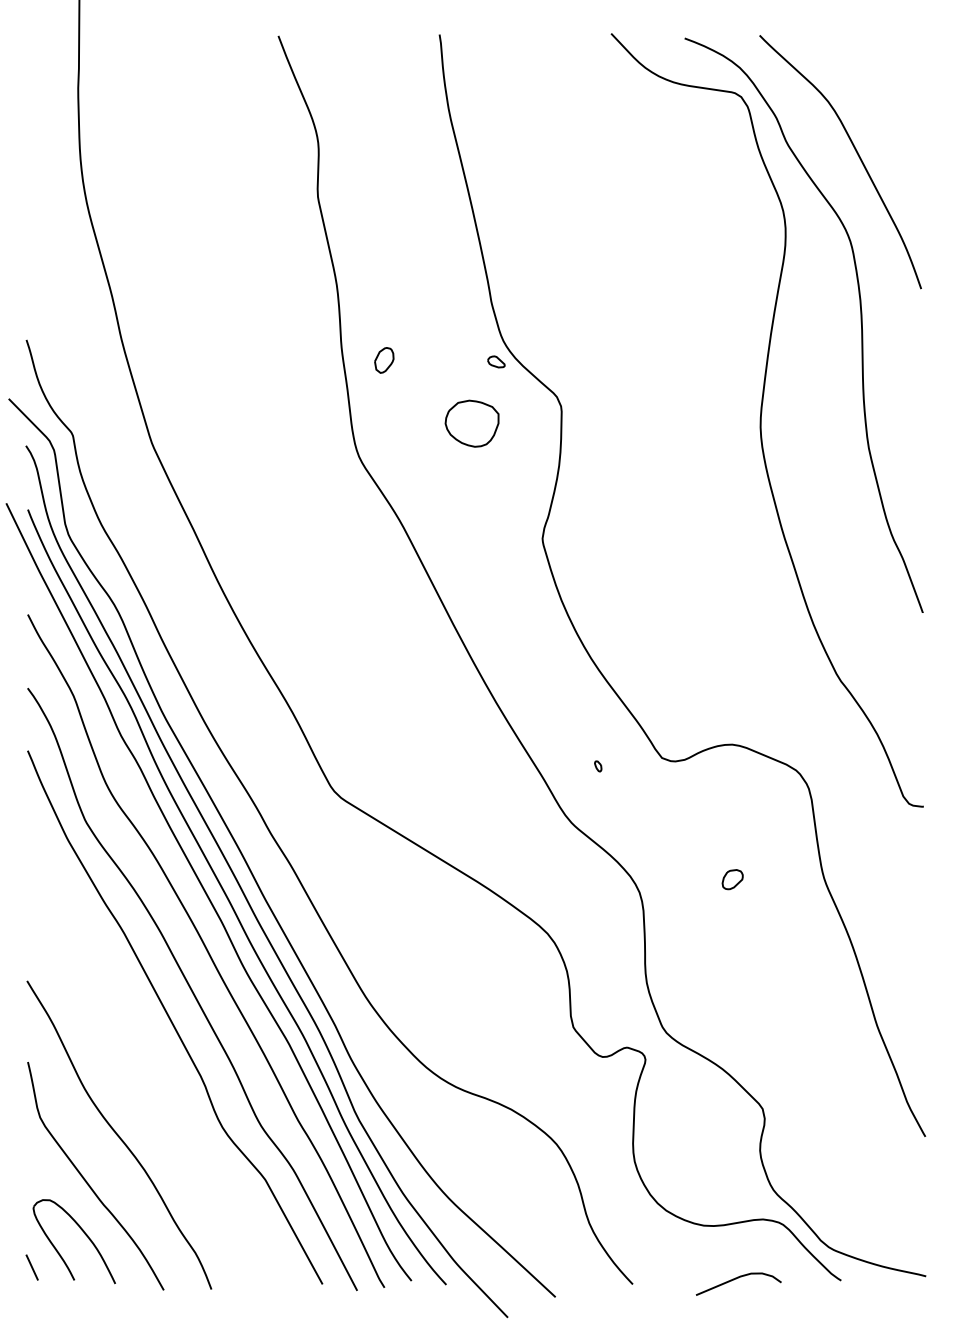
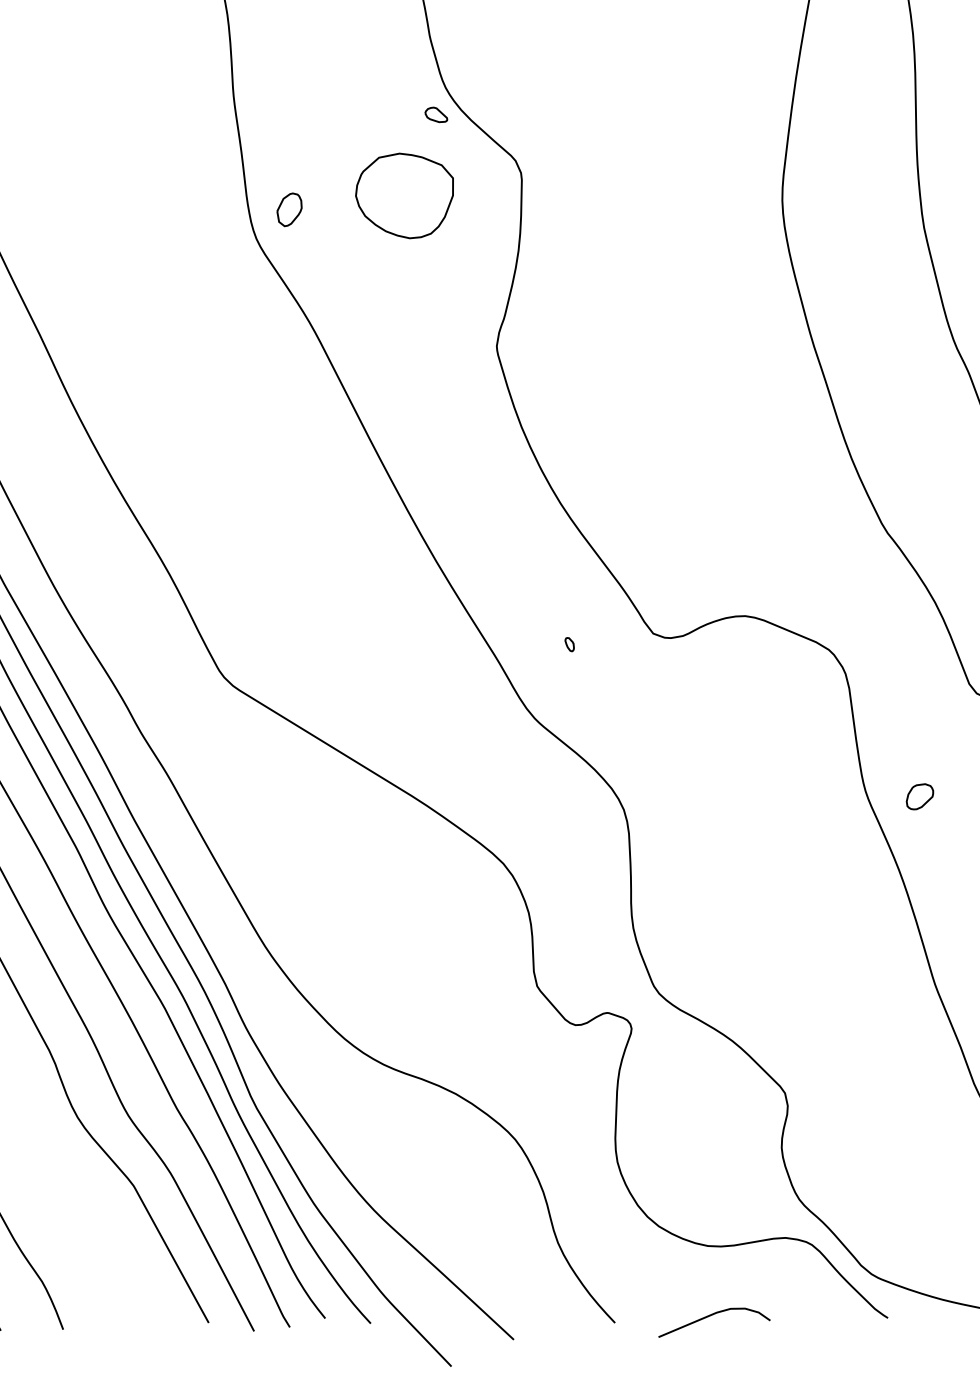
part: (384, 360) -> (289, 209), moved
part: (471, 423) -> (403, 195), size x1.4
part: (732, 879) -> (919, 796), moved
curve: (736, 1279) -> (711, 1316), moved

